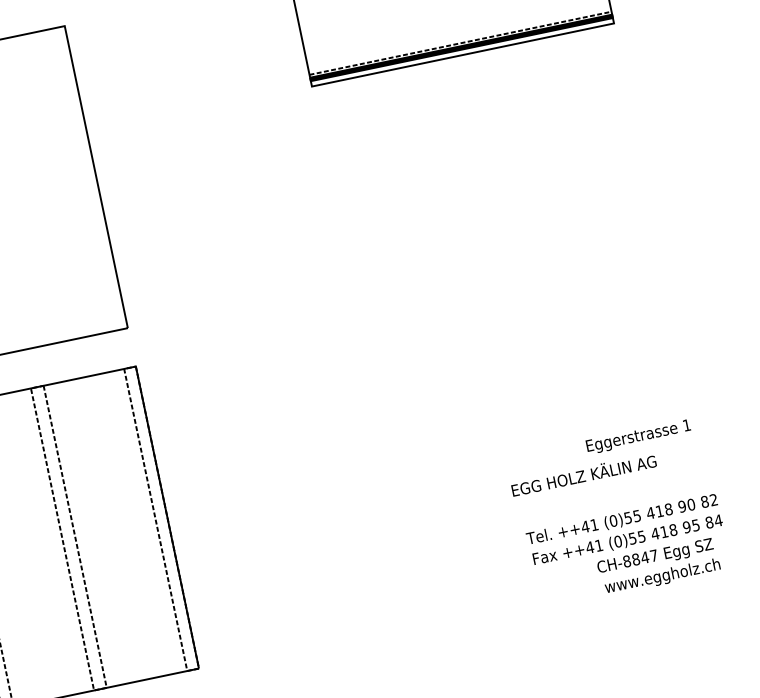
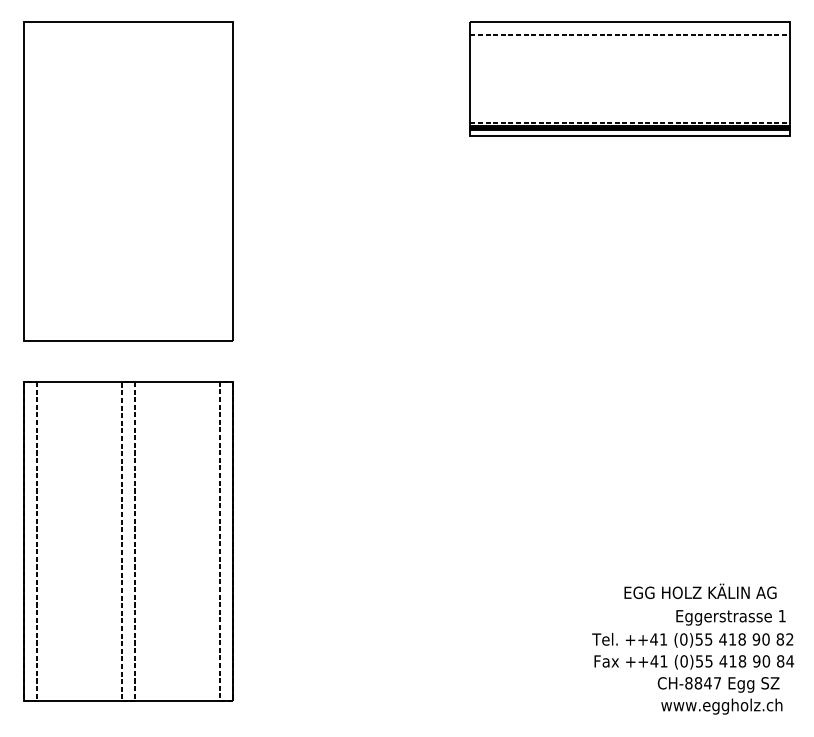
text: (638, 436) -> (730, 617), moved
text: (583, 473) -> (700, 590), moved
text: (696, 525) -> (766, 661), 95 -> 90

